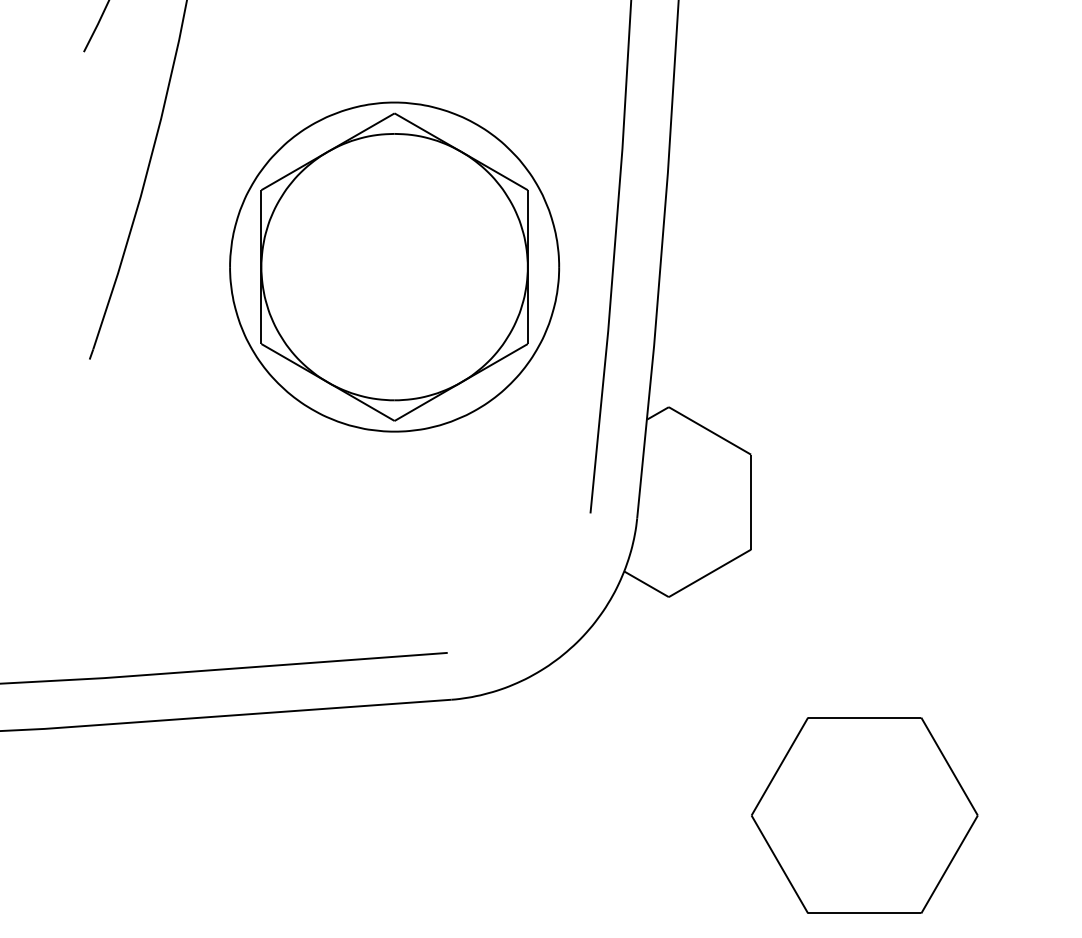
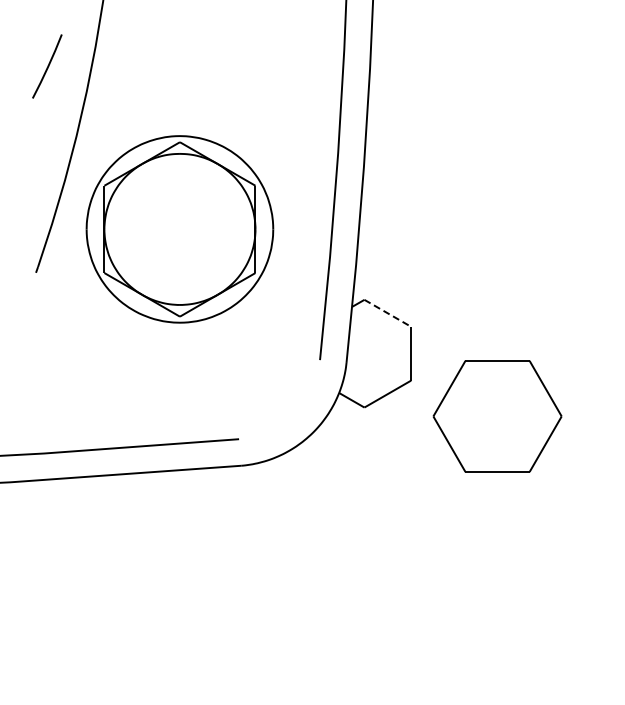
part: (393, 267) -> (179, 229), moved
line: (709, 431) -> (387, 313), solid -> dashed
part: (864, 815) -> (497, 416), moved

